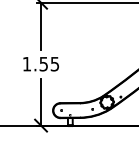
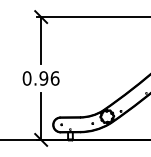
text: (40, 64) -> (40, 78), 1.55 -> 0.96

